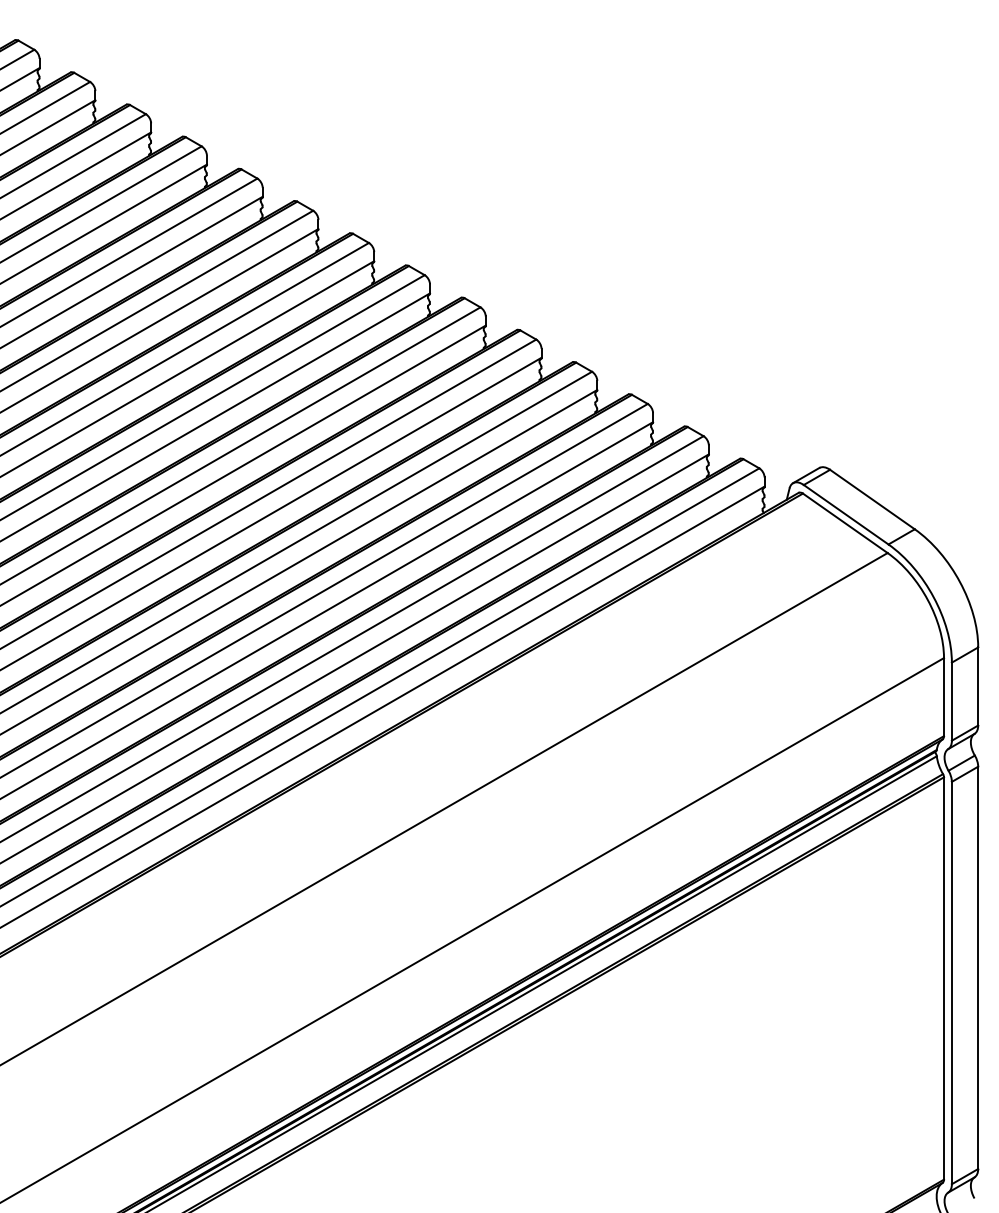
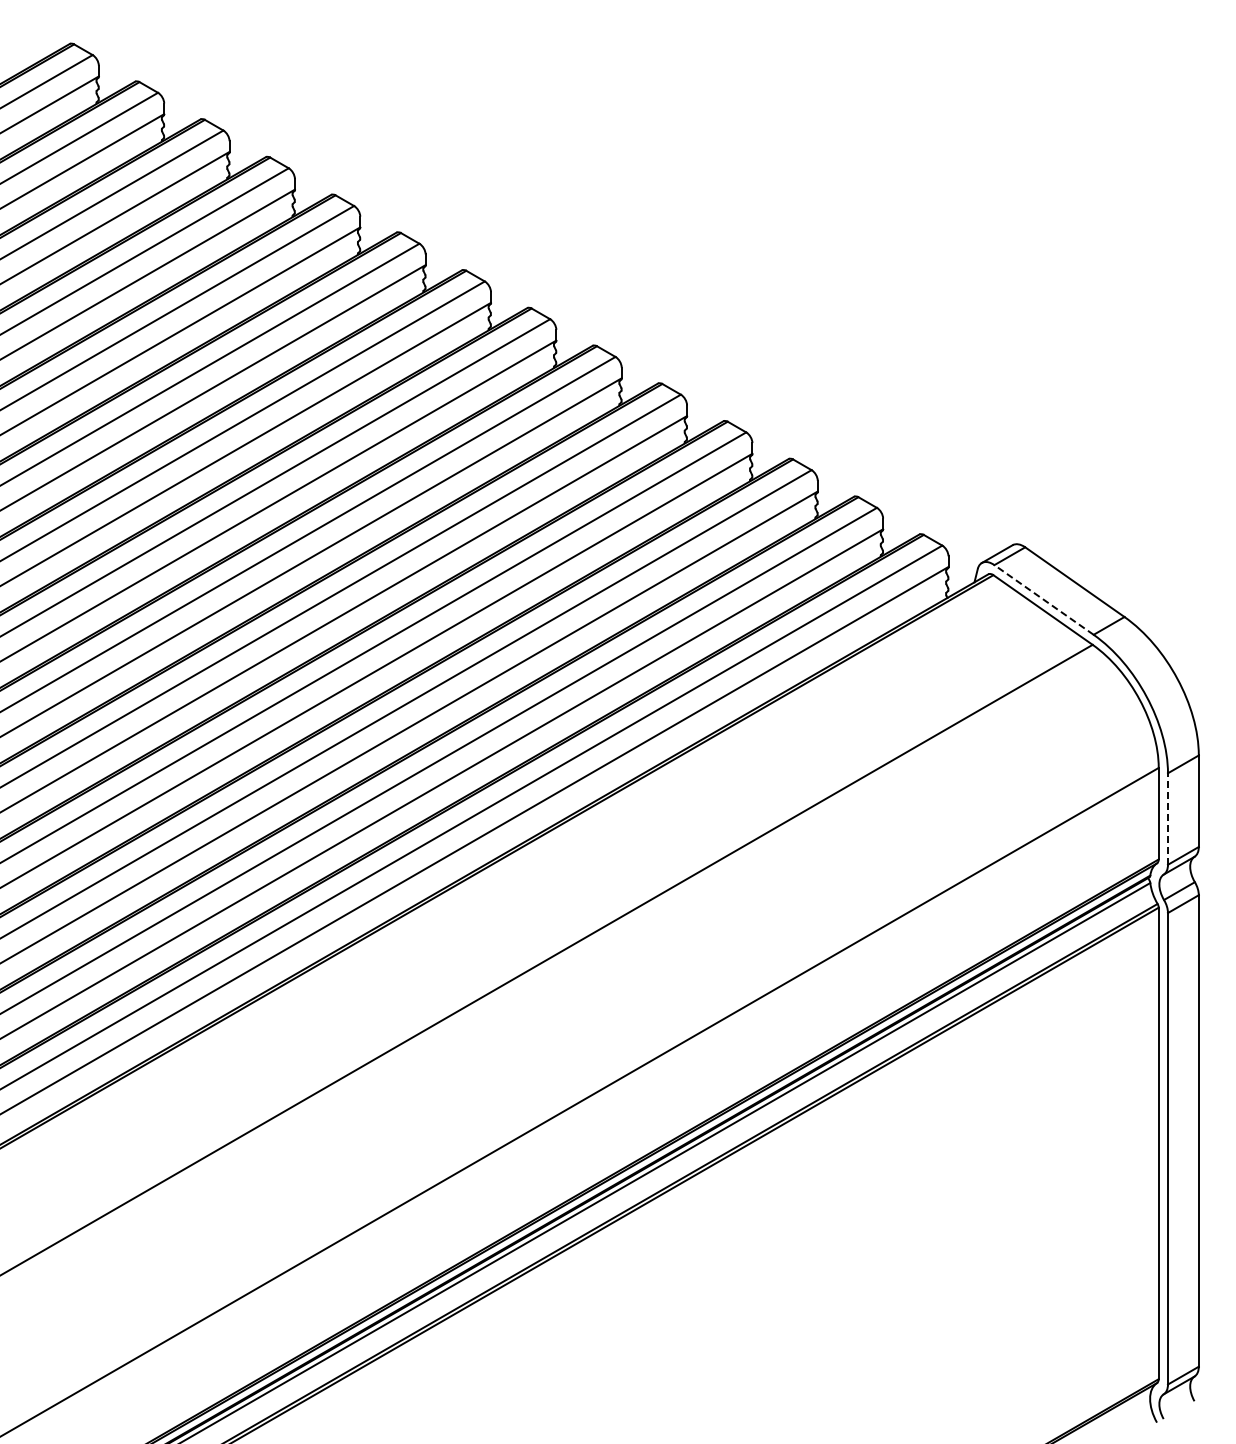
line: (846, 514) -> (1044, 599), solid -> dashed
line: (951, 702) -> (1167, 819), solid -> dashed

